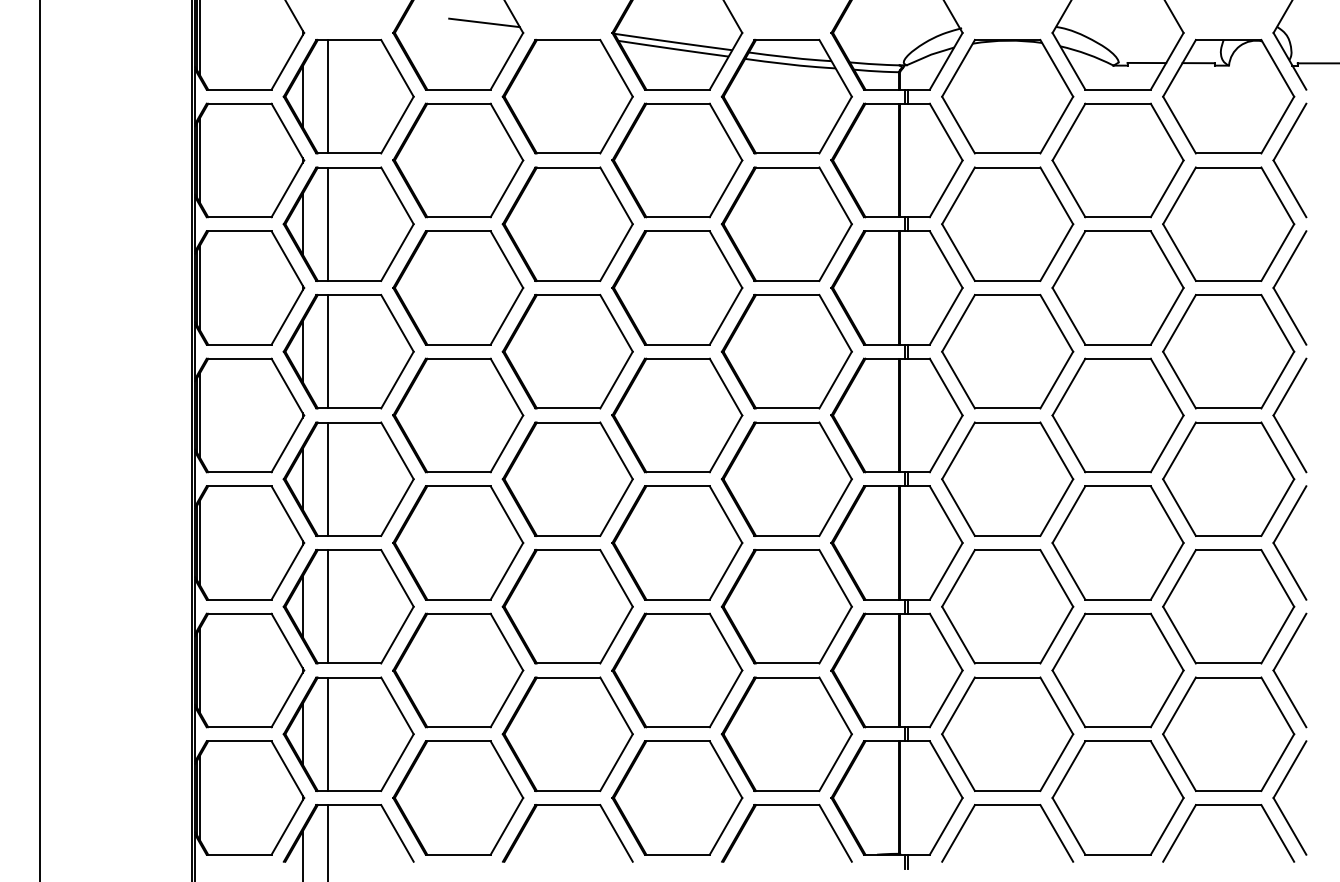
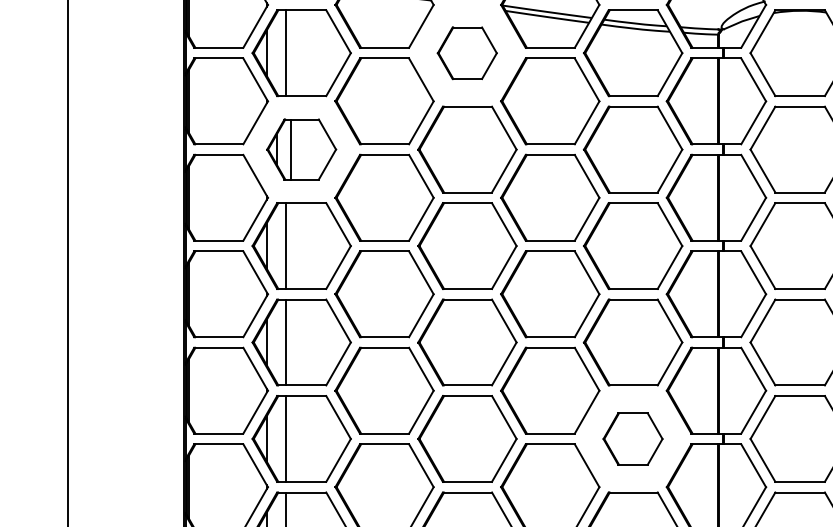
part: (567, 96) -> (467, 53), size x0.6
part: (348, 223) -> (301, 149), size x0.7
part: (786, 606) -> (632, 438), size x0.6

